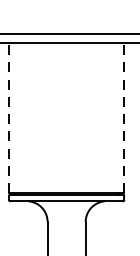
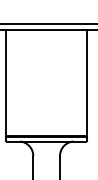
line: (9, 117) -> (6, 82), dashed -> solid
line: (124, 117) -> (87, 82), dashed -> solid

